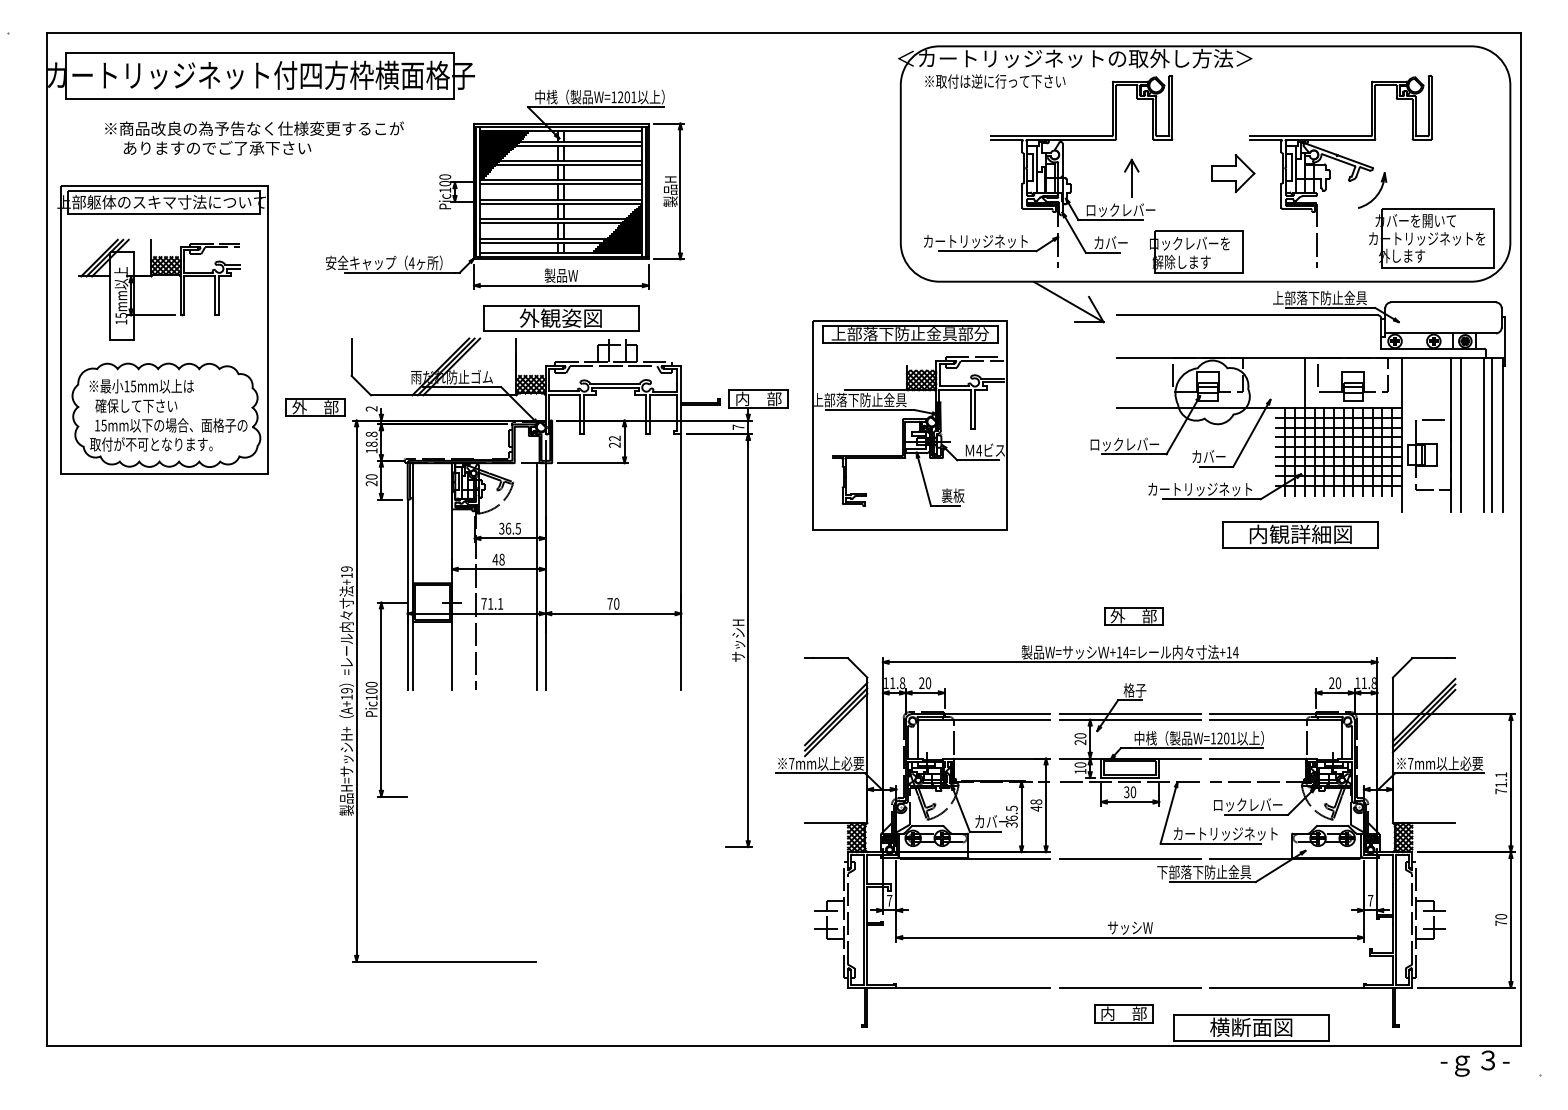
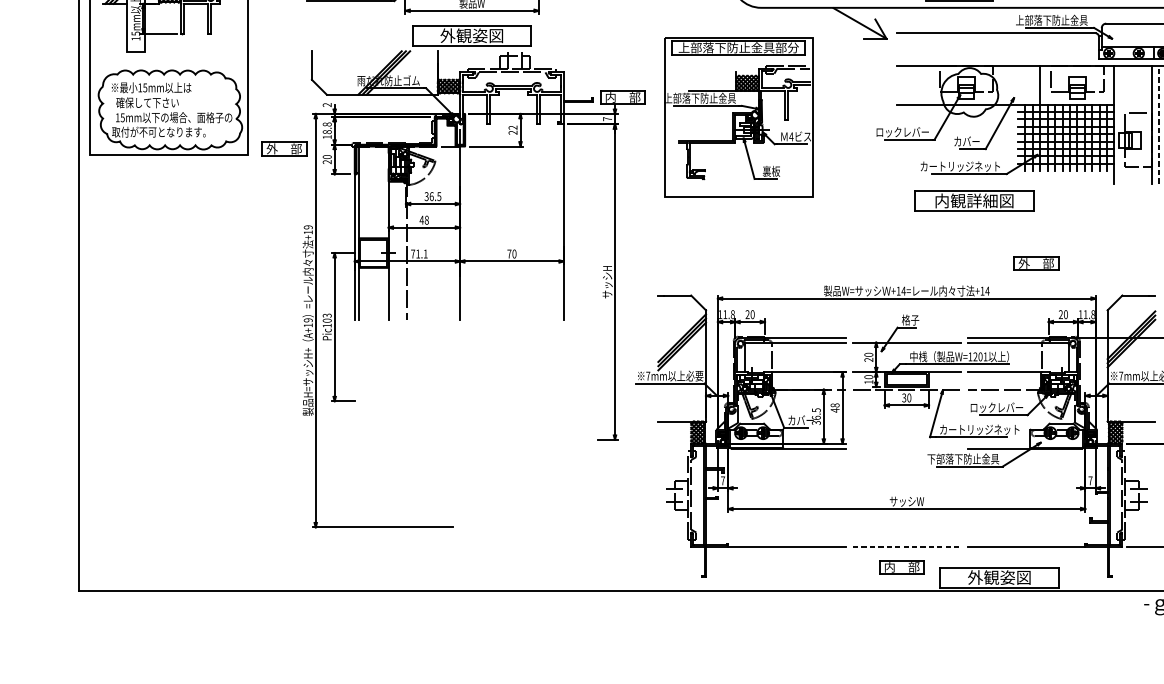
part: (315, 407) -> (284, 149), moved
line: (1460, 434) -> (1159, 124), solid -> dashed
part: (1300, 534) -> (974, 201), moved
line: (536, 576) -> (453, 233), removed
part: (1133, 616) -> (1036, 263), moved
text: (371, 684) -> (327, 315), Pic100 -> Pic103
line: (1129, 714) -> (906, 338), removed
line: (1129, 858) -> (906, 448), removed
line: (1130, 987) -> (907, 547), solid -> dashed
text: (1240, 1026) -> (991, 576), 横断面図 -> 外観姿図

